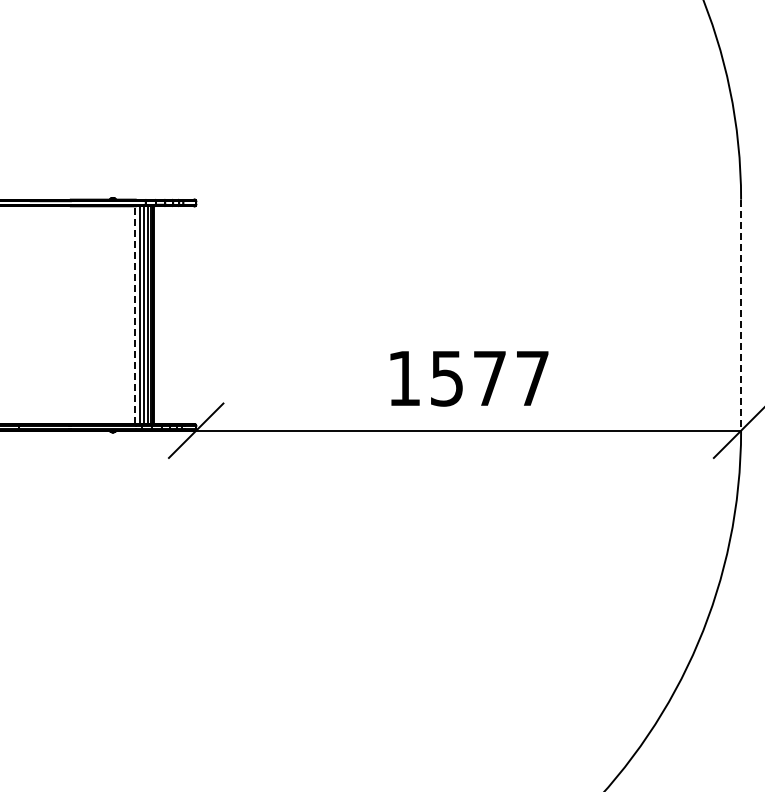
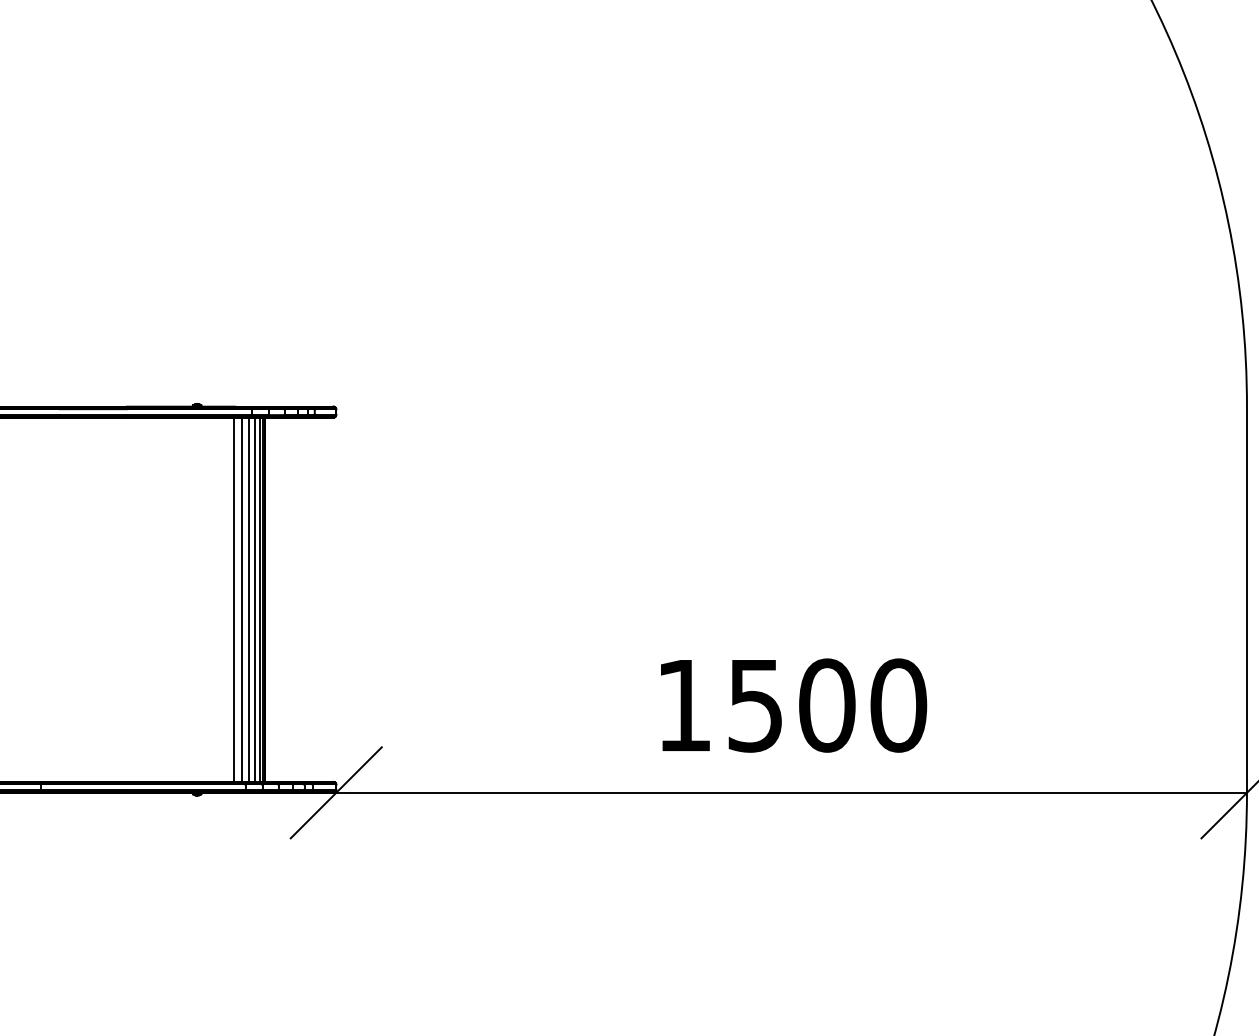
line: (134, 315) -> (233, 600), dashed -> solid
line: (741, 315) -> (1247, 600), dashed -> solid
text: (511, 378) -> (863, 705), 1577 -> 1500

